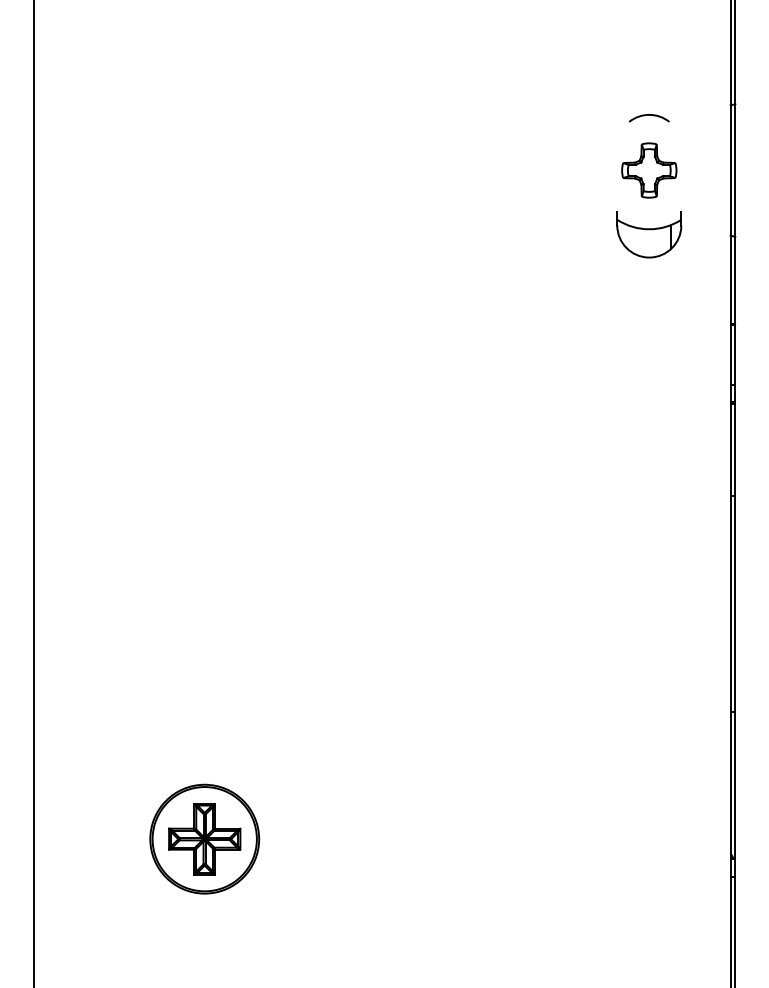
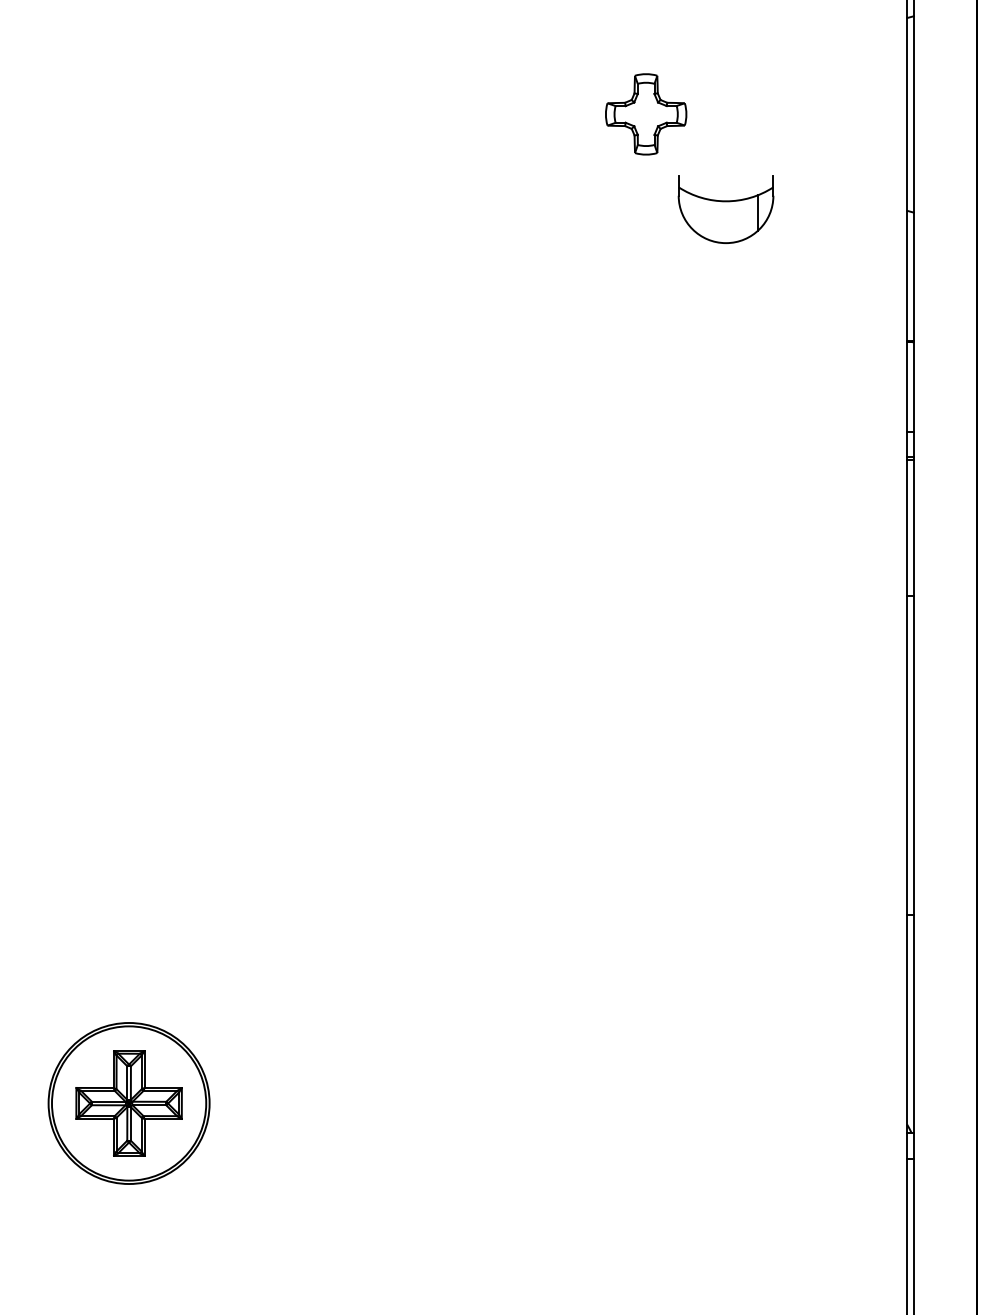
arc: (648, 115) -> (785, 33), removed
part: (649, 170) -> (646, 114), moved
part: (649, 234) -> (726, 209), moved

